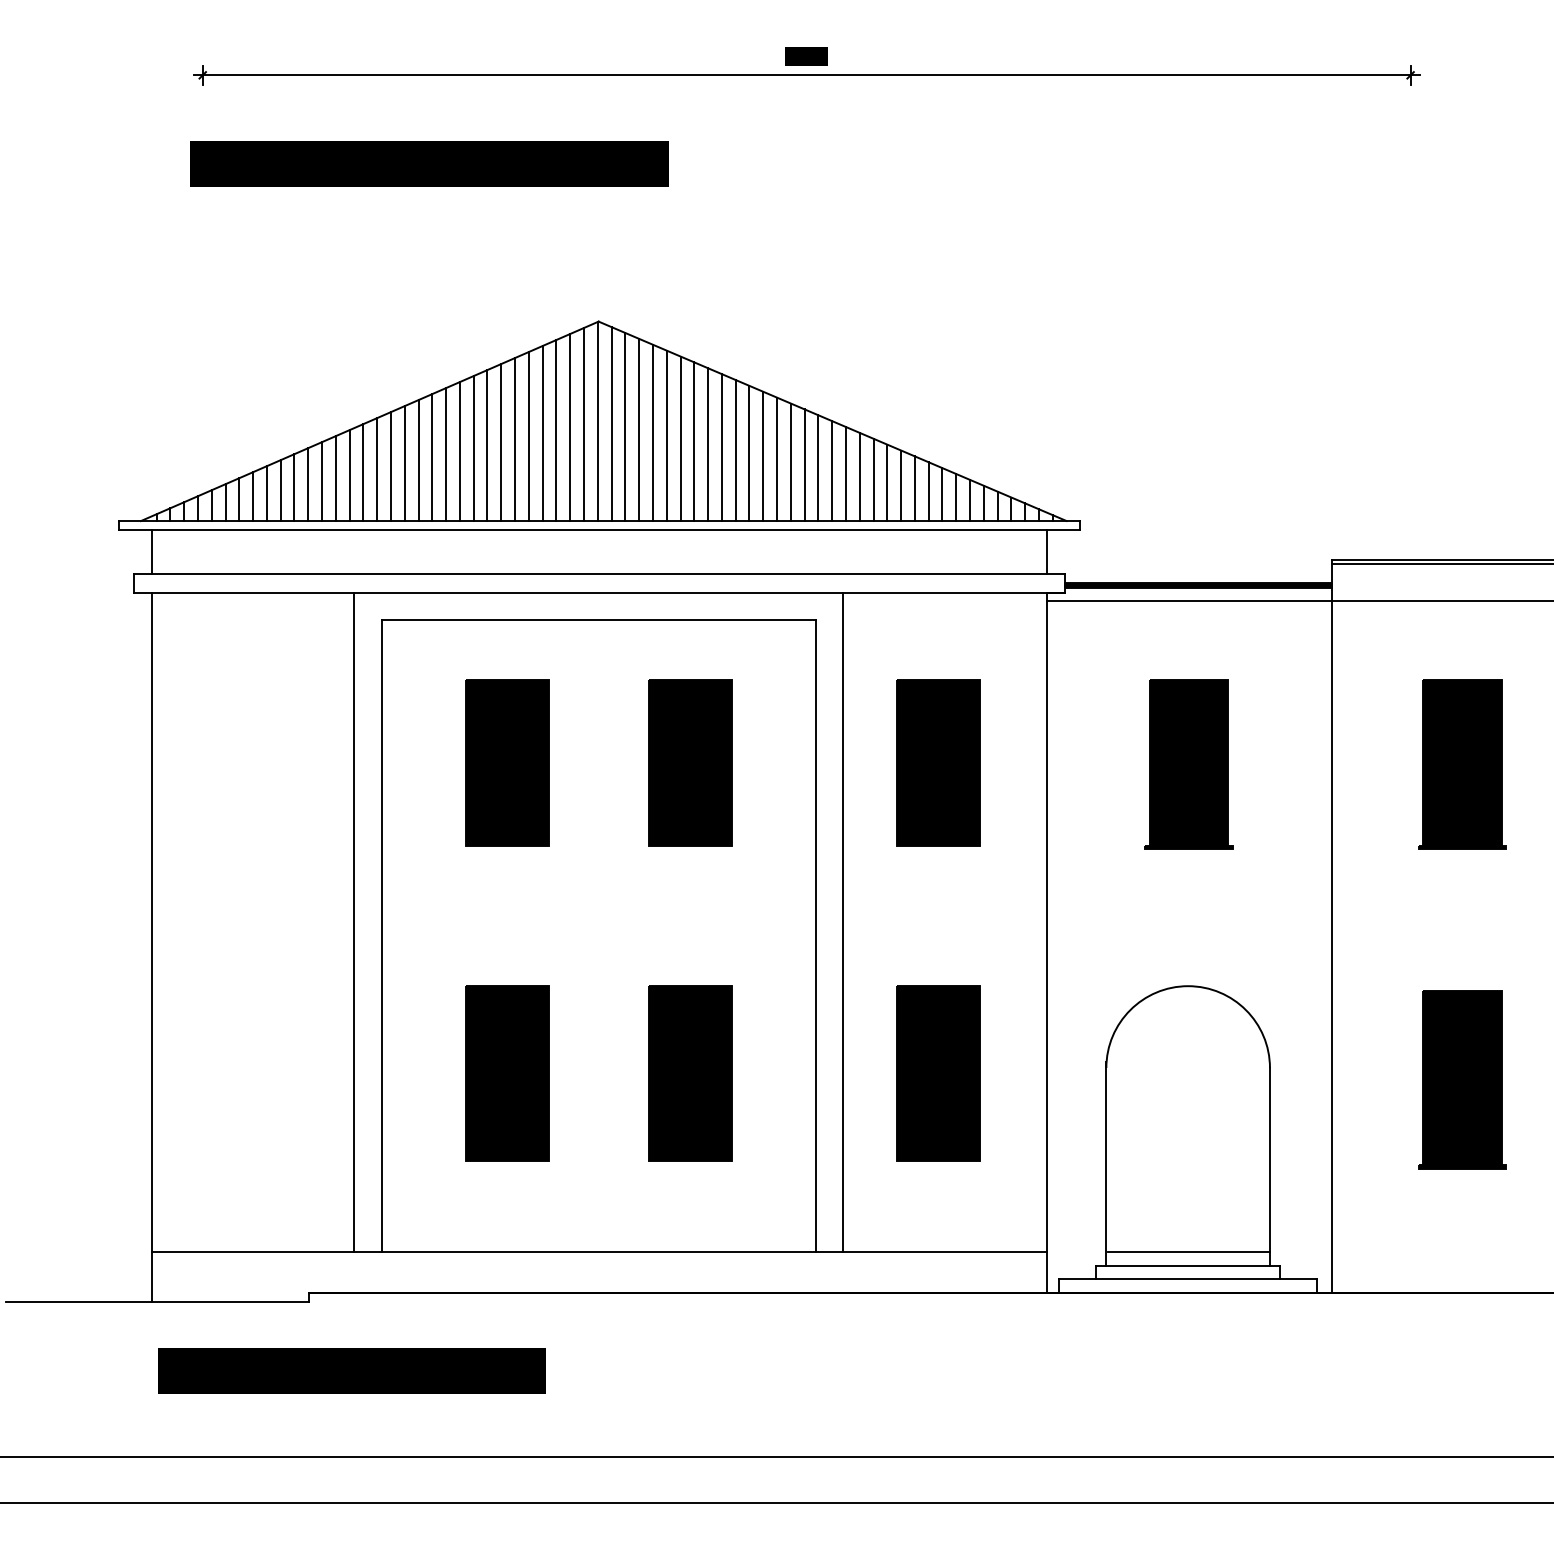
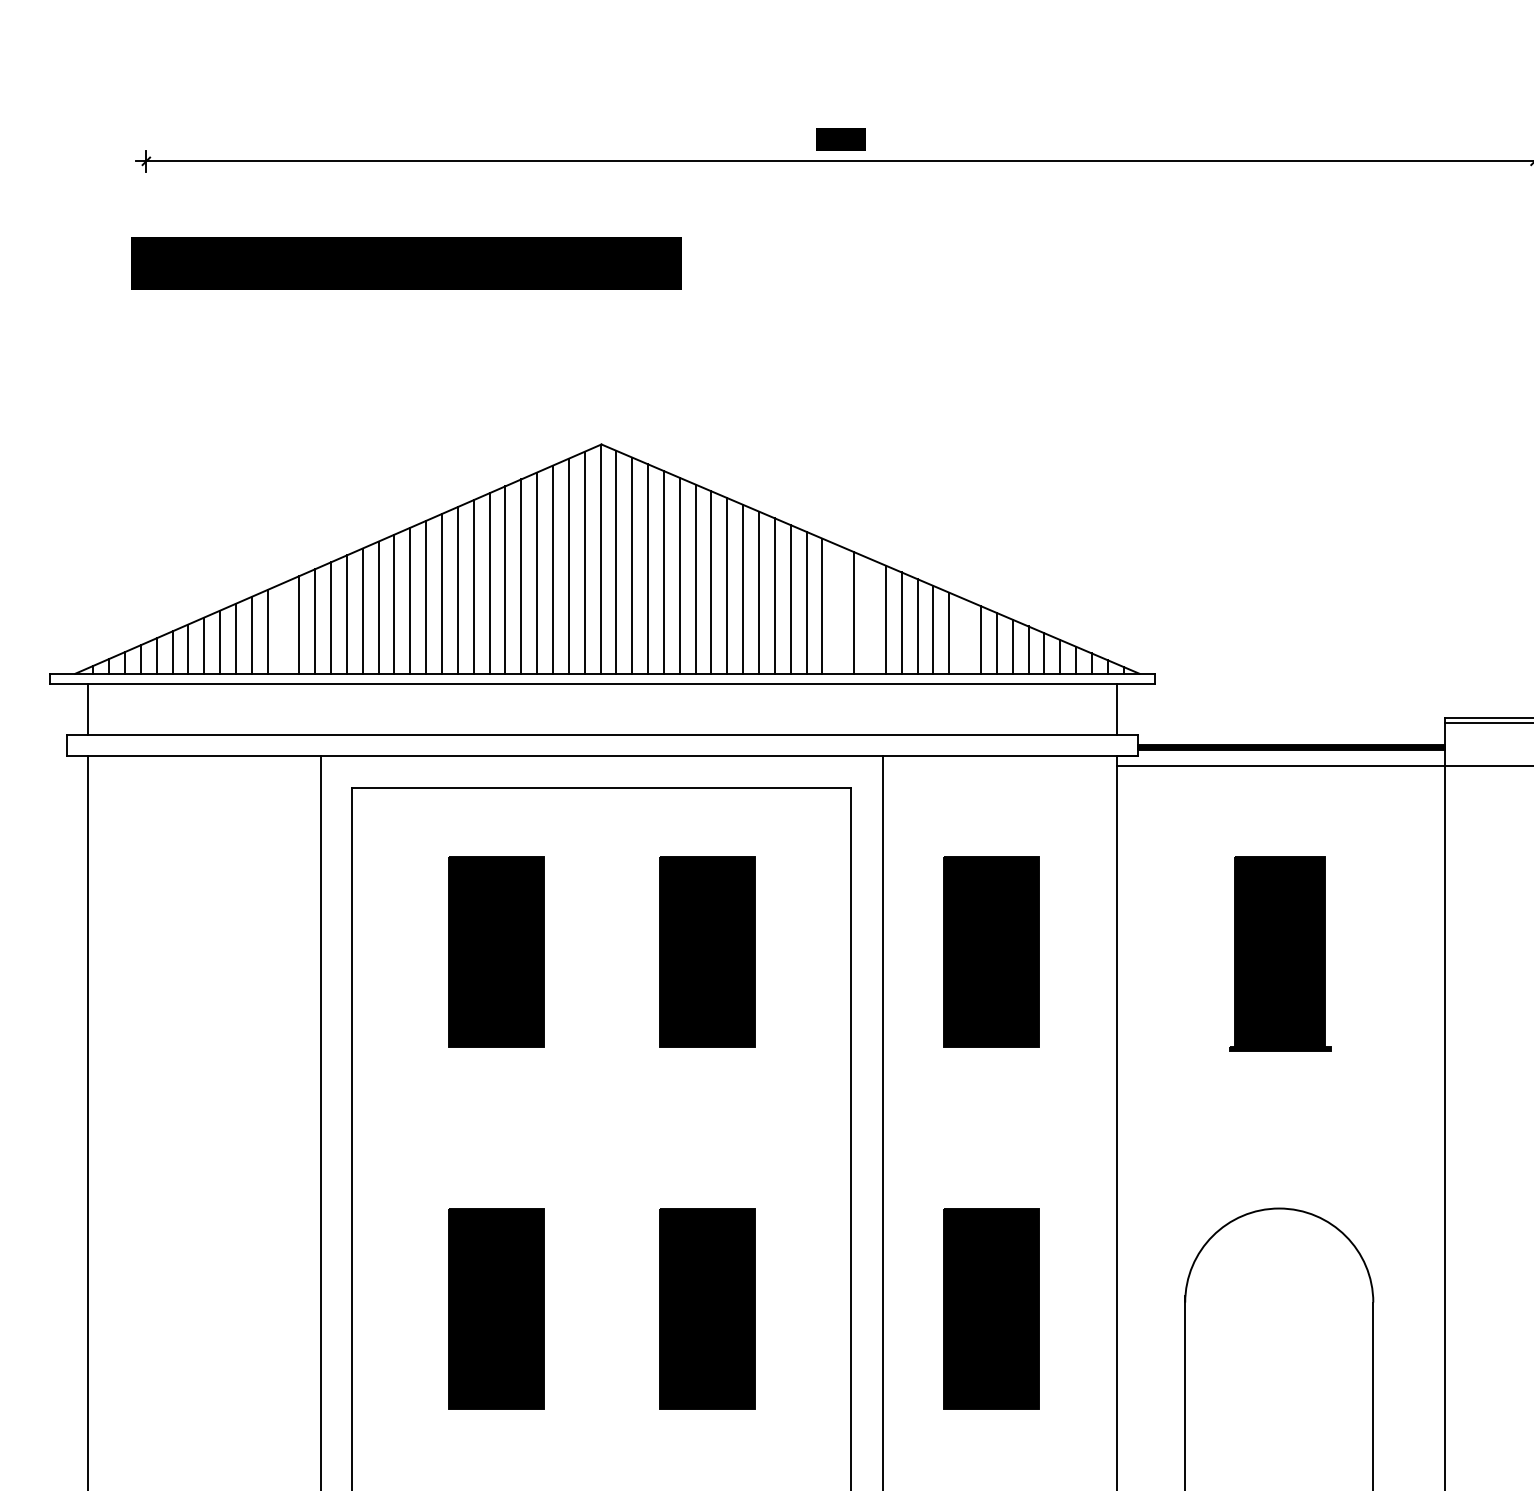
line: (804, 465) -> (838, 609), removed
line: (832, 471) -> (870, 616), removed
line: (322, 481) -> (283, 628), removed
line: (914, 488) -> (964, 636), removed

